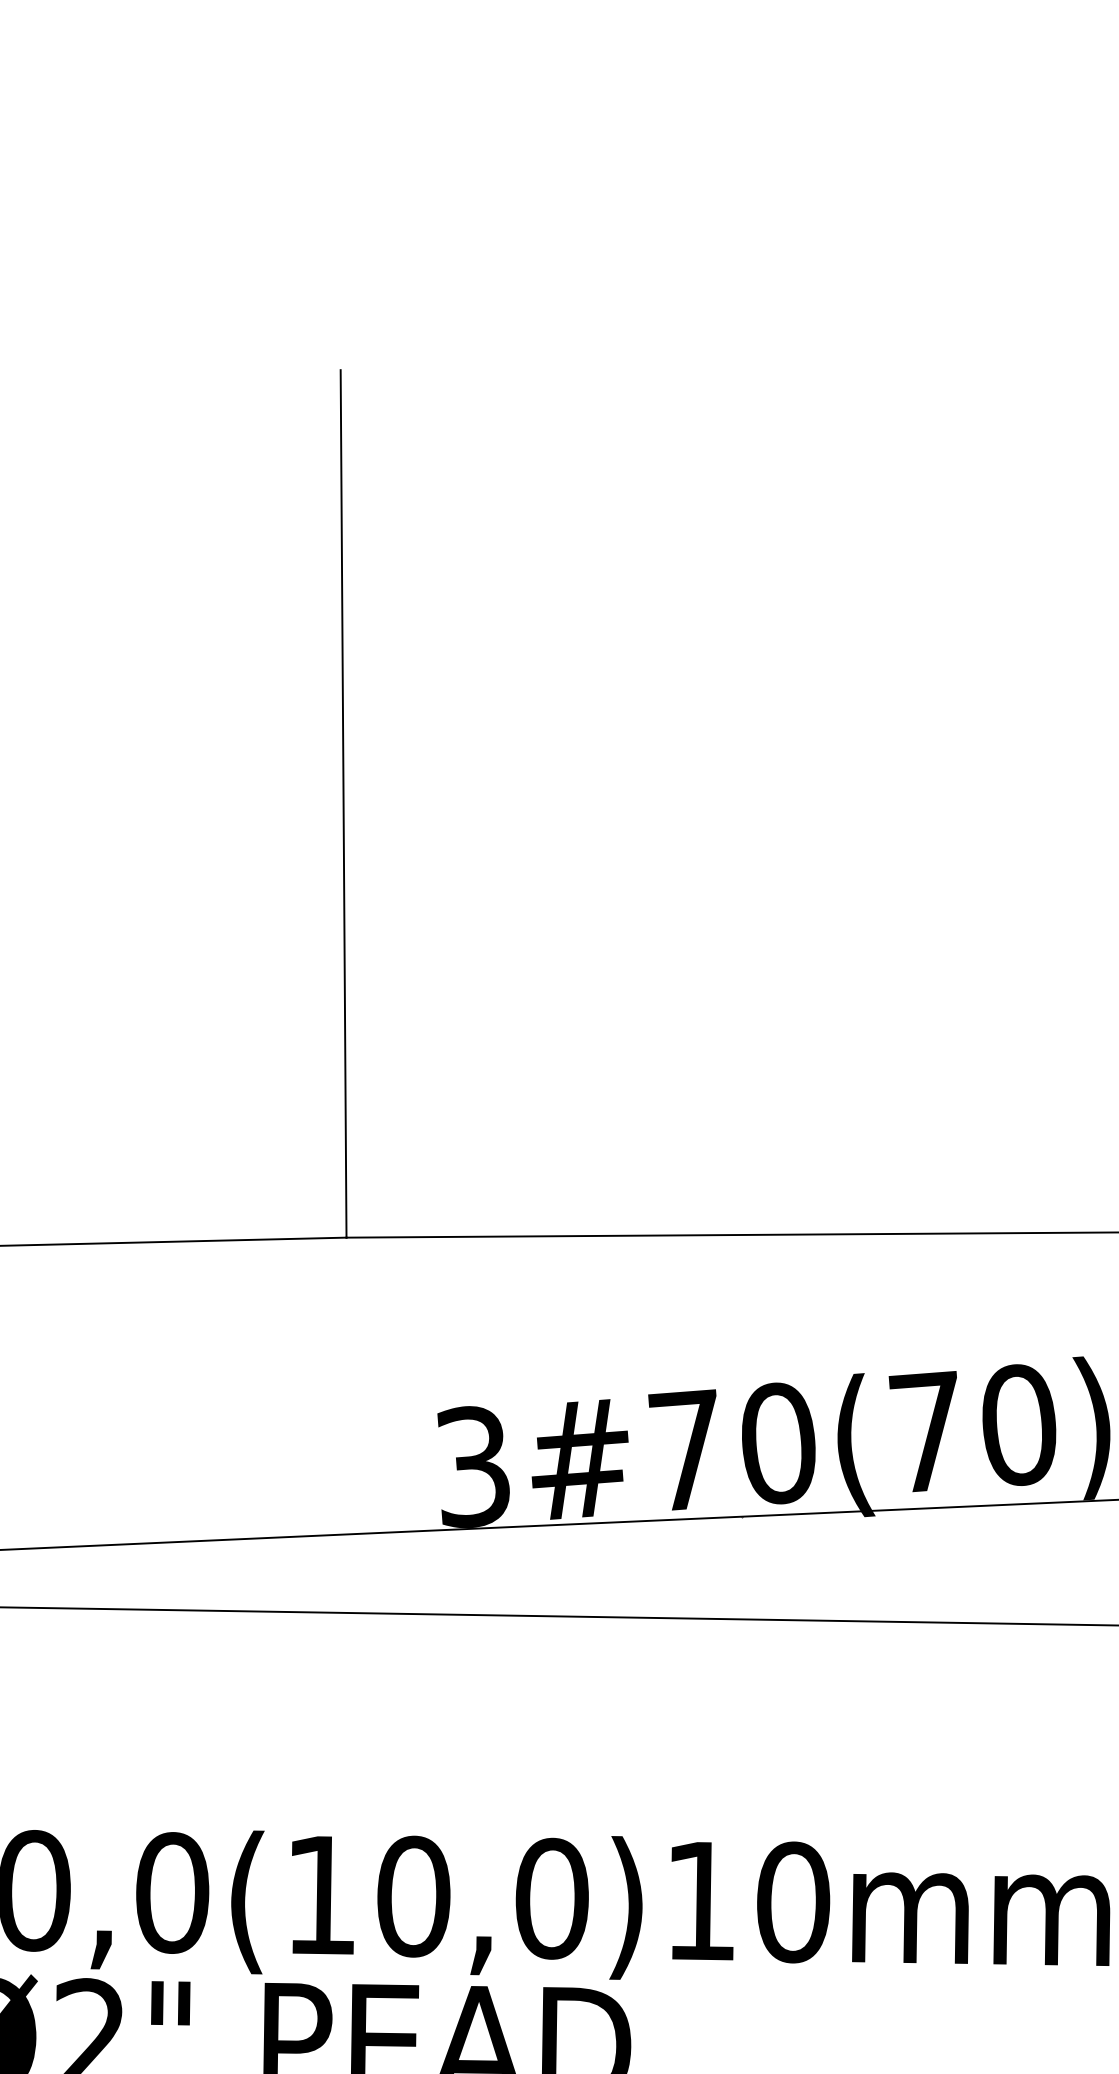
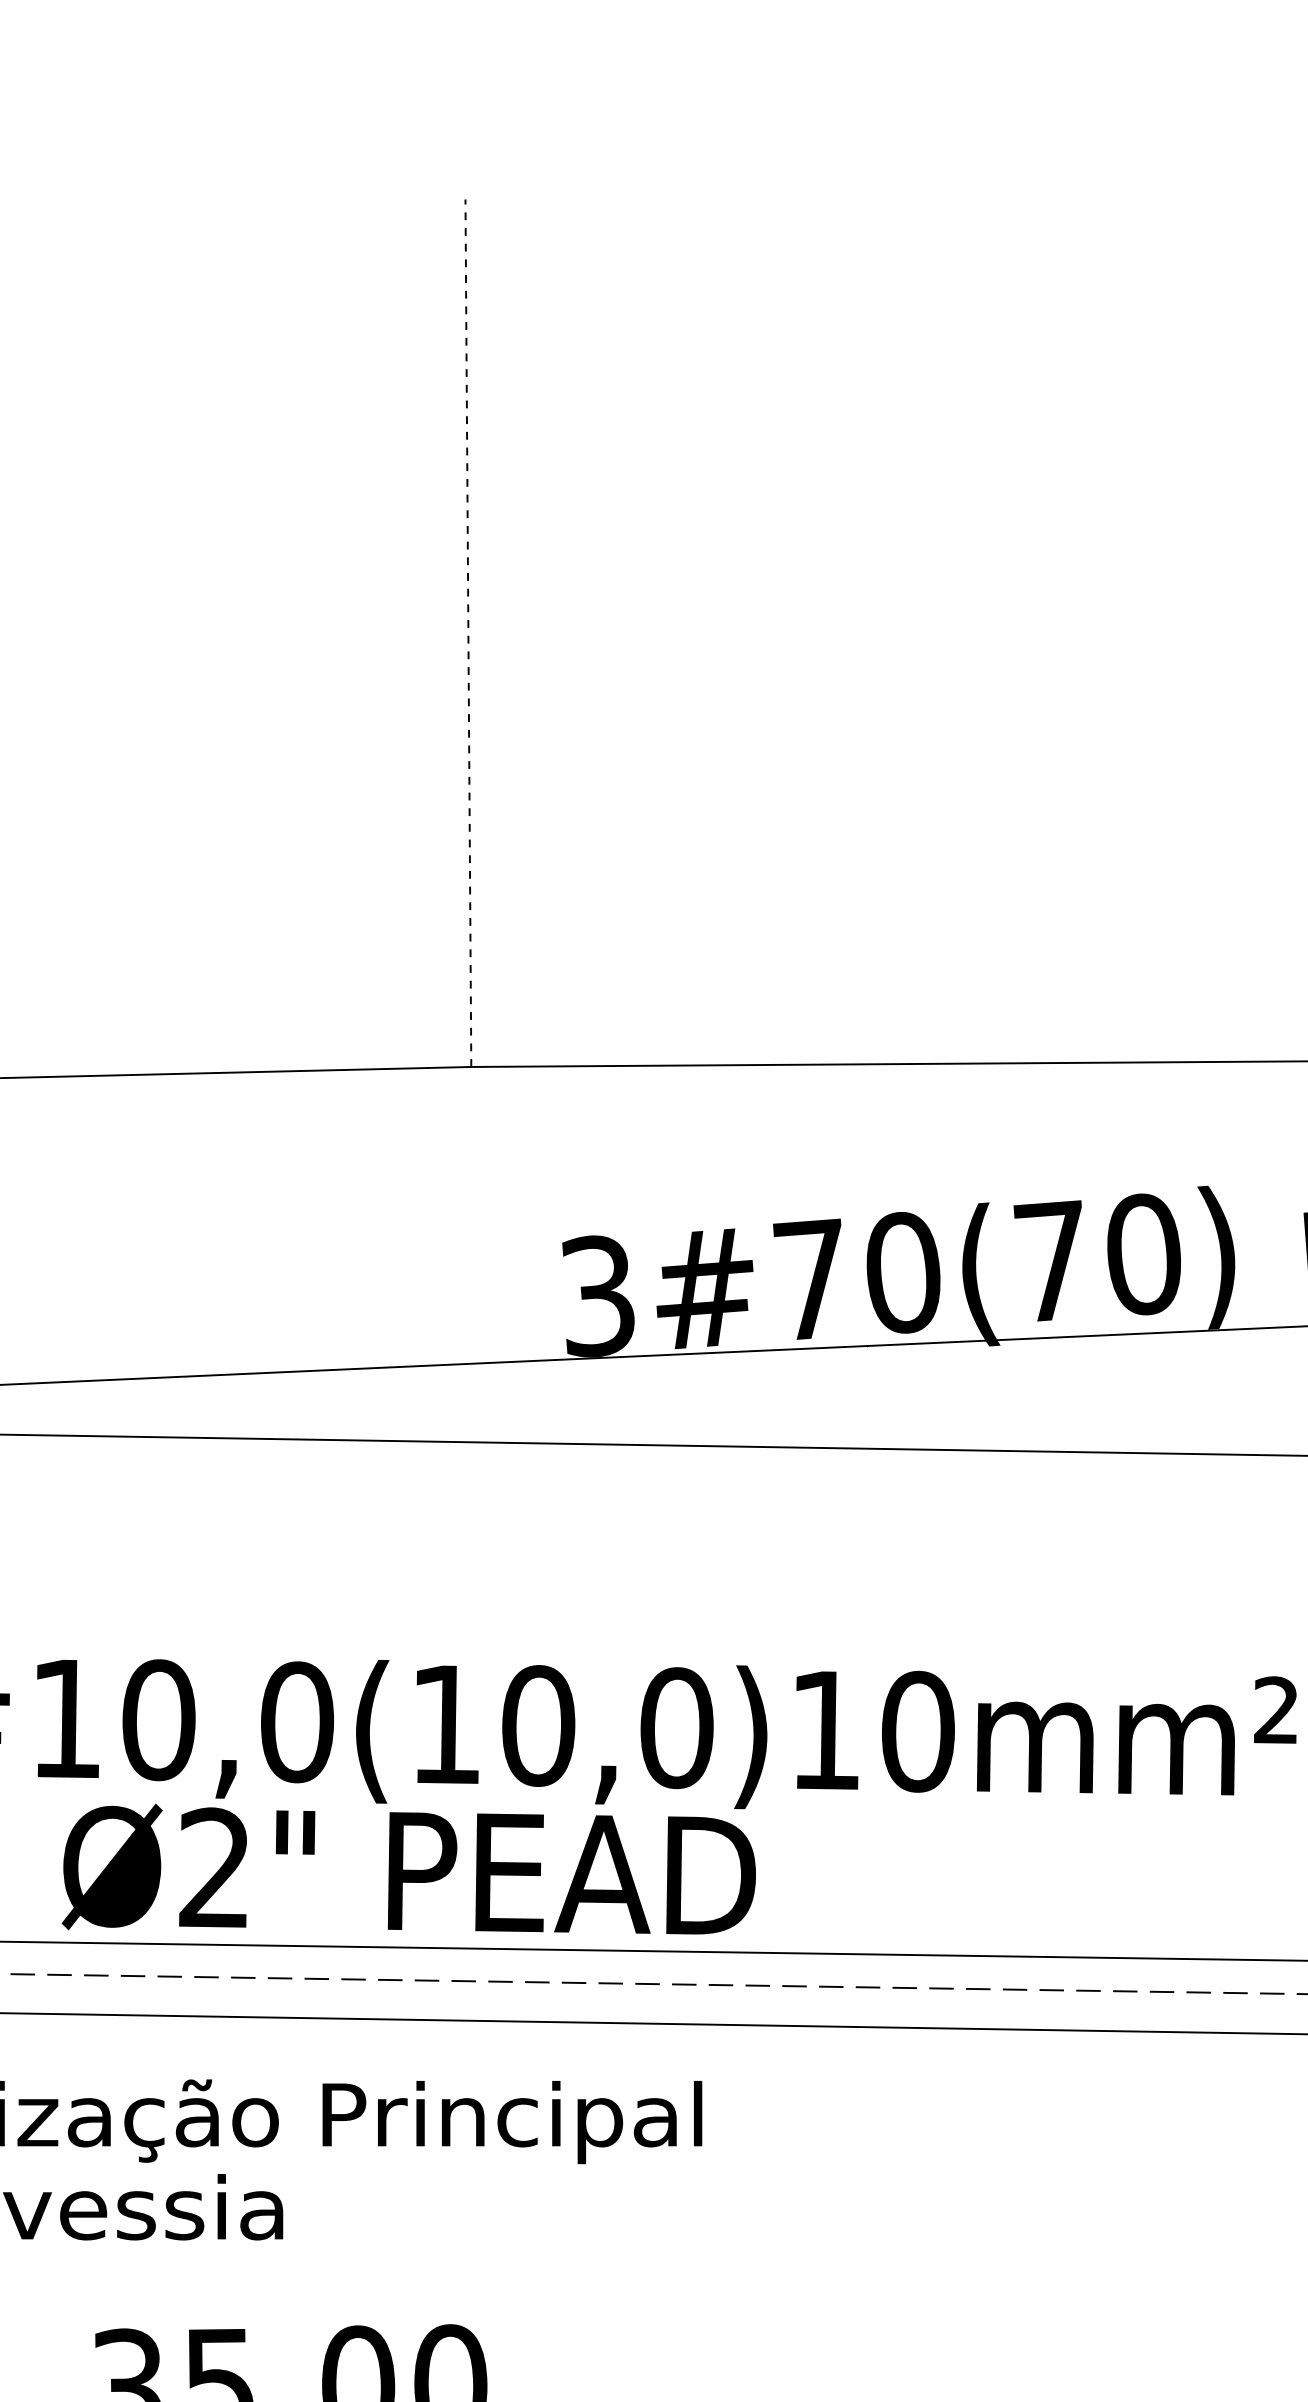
line: (343, 804) -> (468, 633), solid -> dashed

